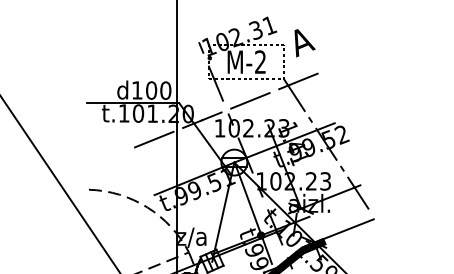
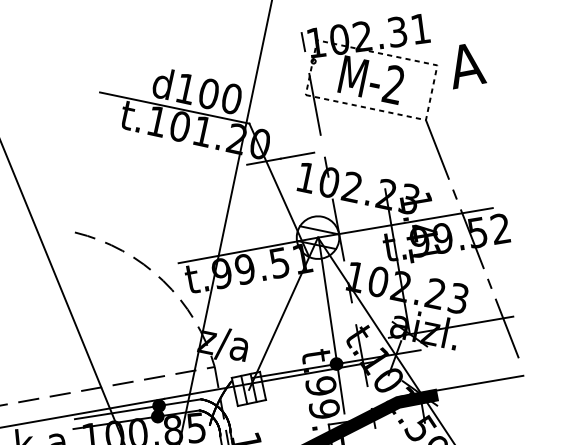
line: (298, 81) -> (448, 128), removed
line: (250, 100) -> (364, 143), removed
line: (154, 139) -> (197, 173), removed

